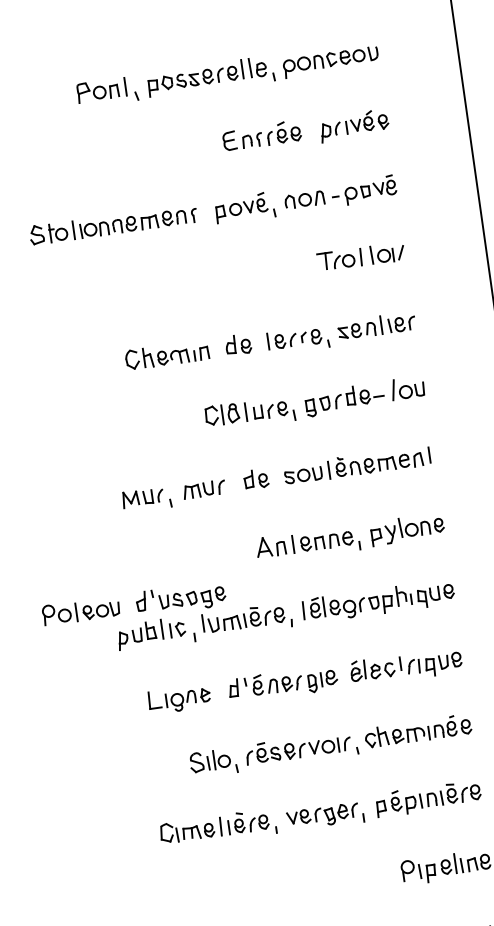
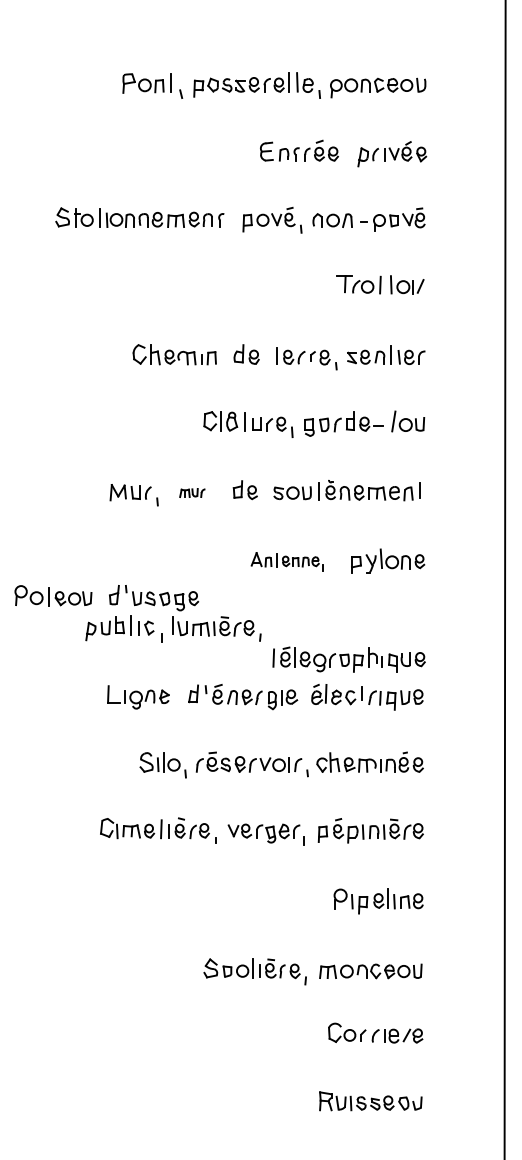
part: (204, 488) -> (192, 492), size x0.6
part: (308, 543) -> (287, 561), size x0.7
part: (377, 601) -> (348, 659), moved

